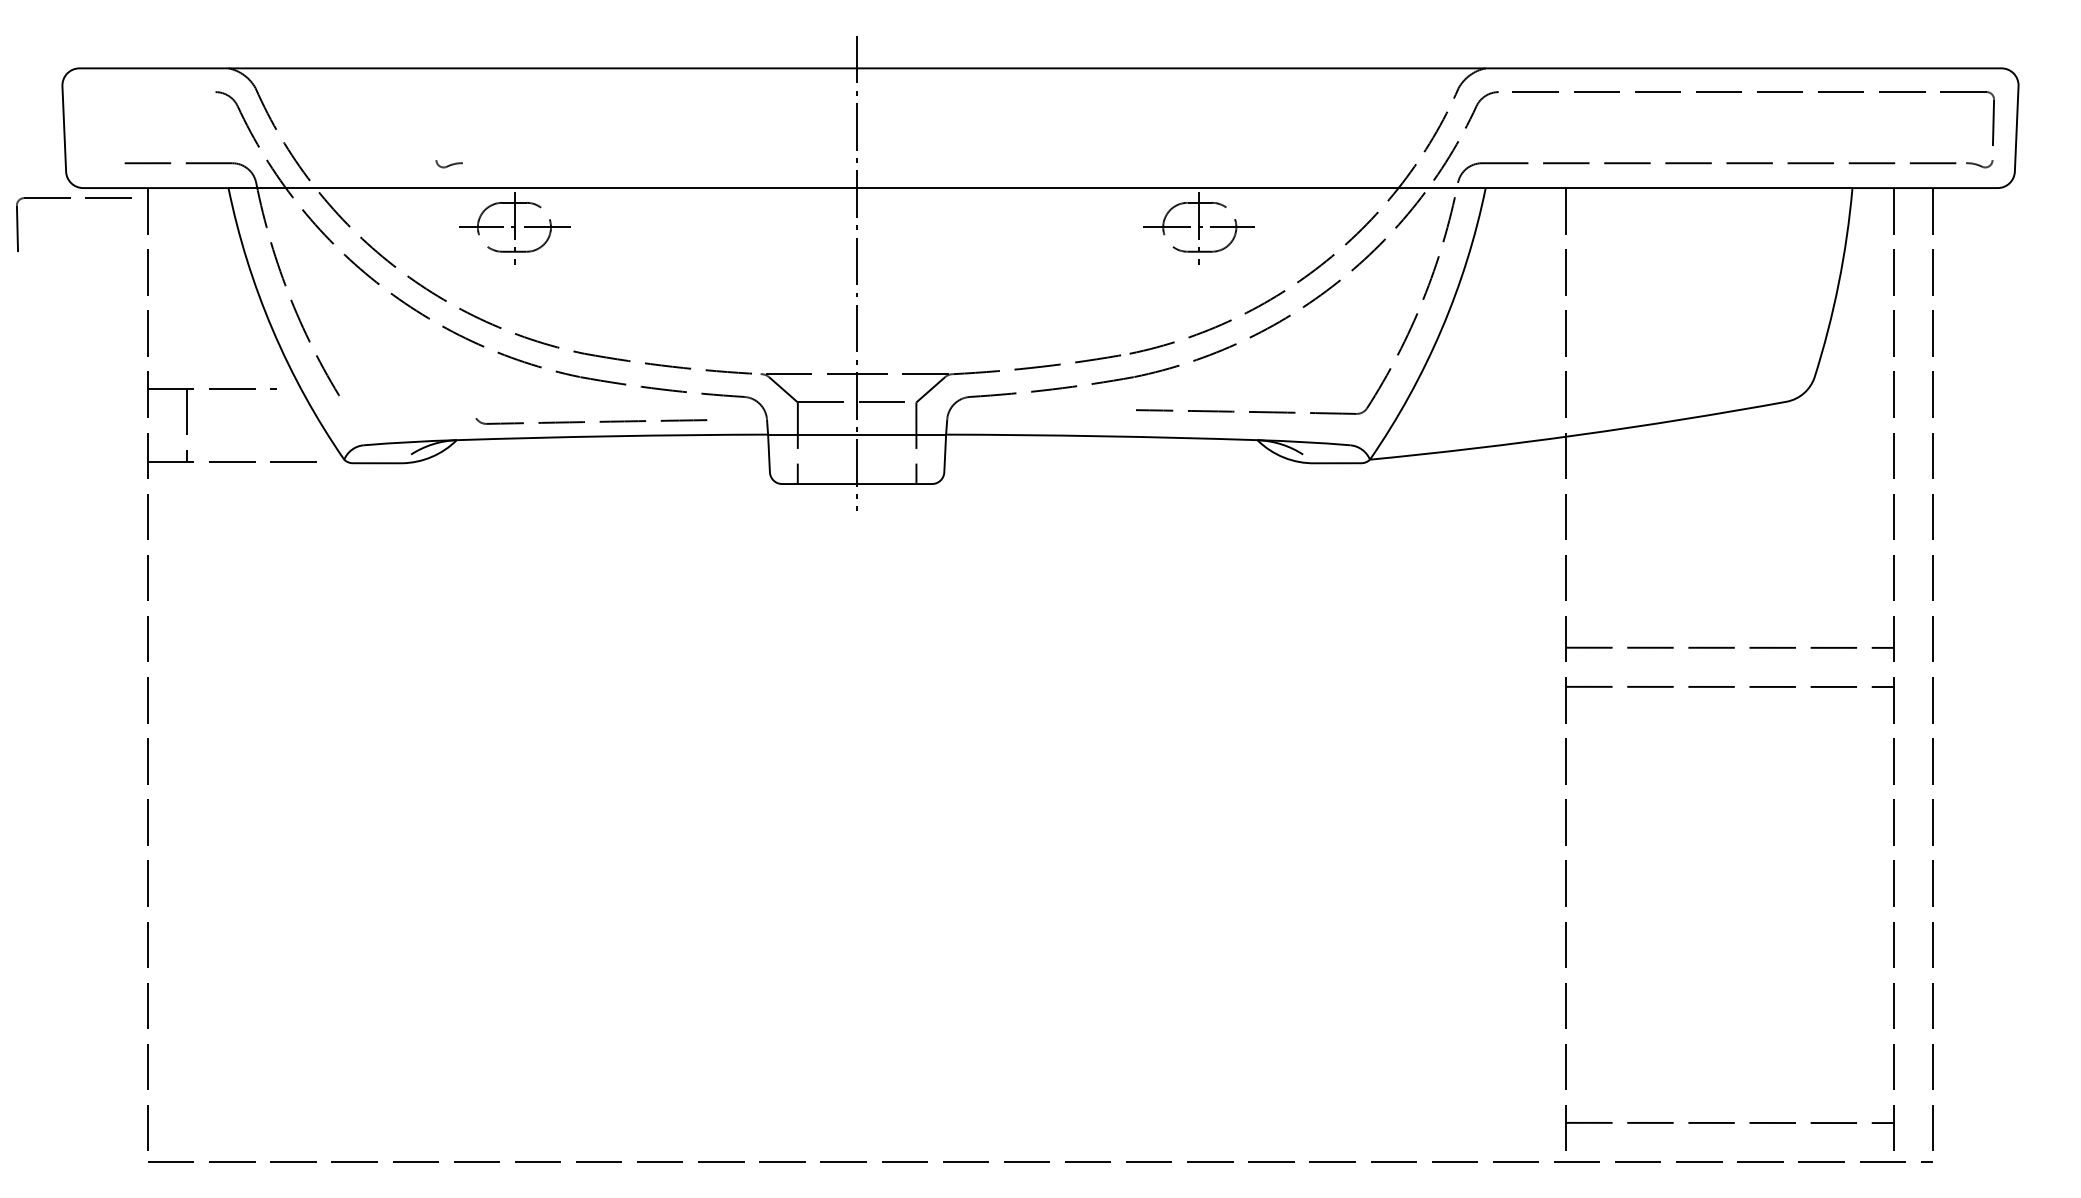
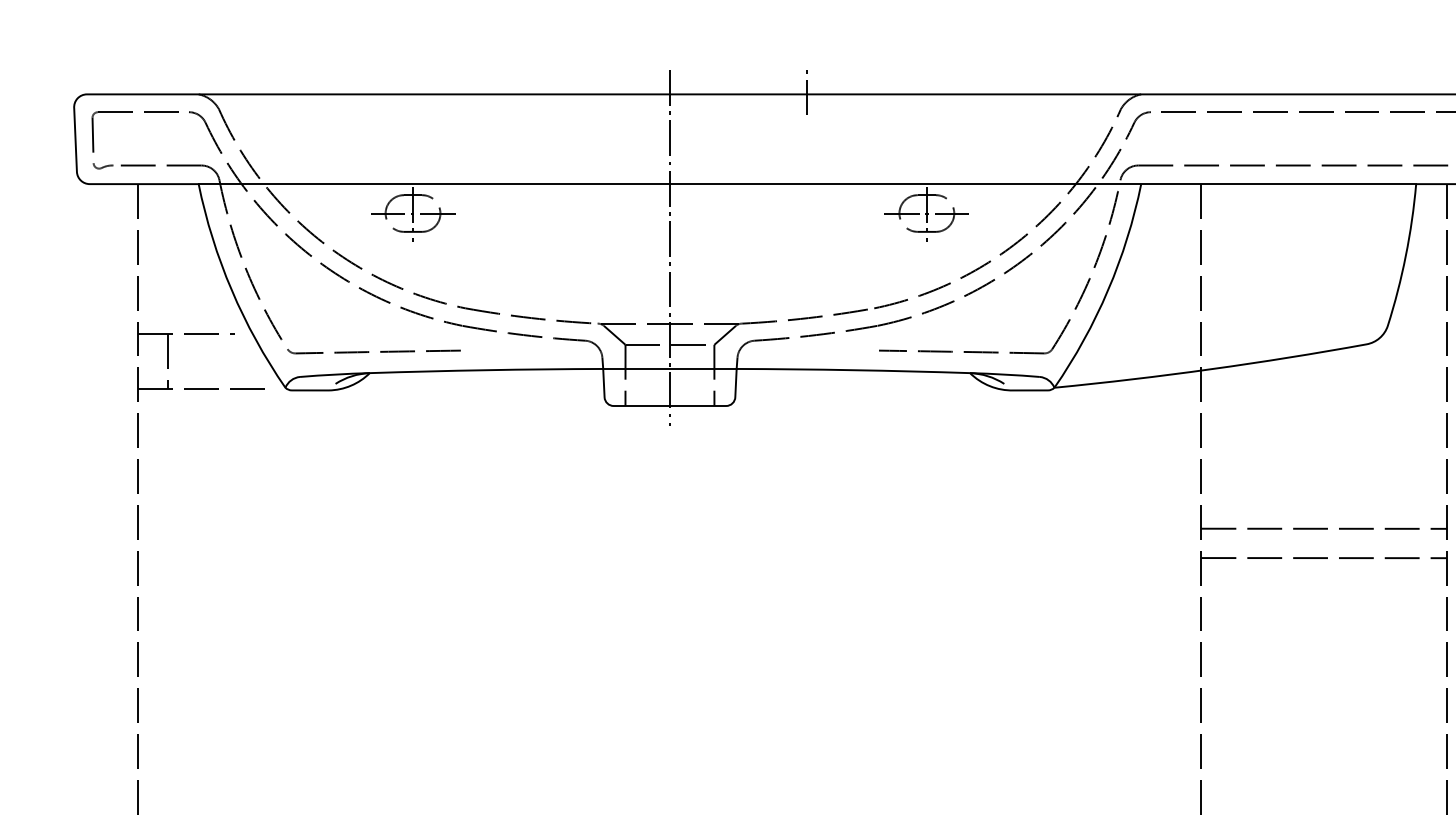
line: (1040, 65) -> (807, 92), added
part: (448, 164) -> (102, 166), moved
part: (70, 198) -> (132, 112), moved
part: (584, 421) -> (368, 351), moved

